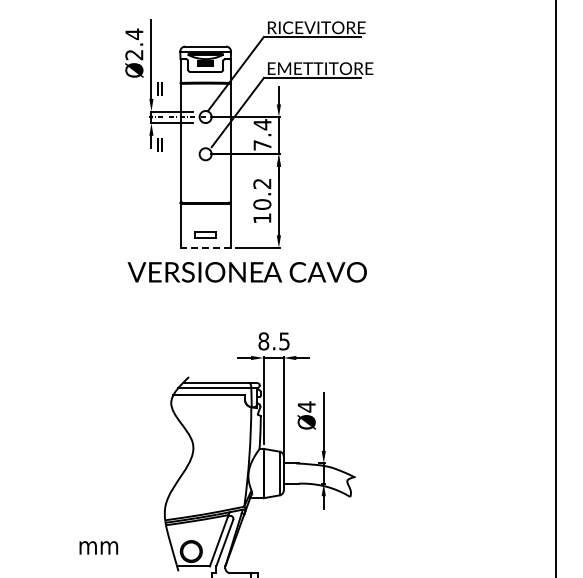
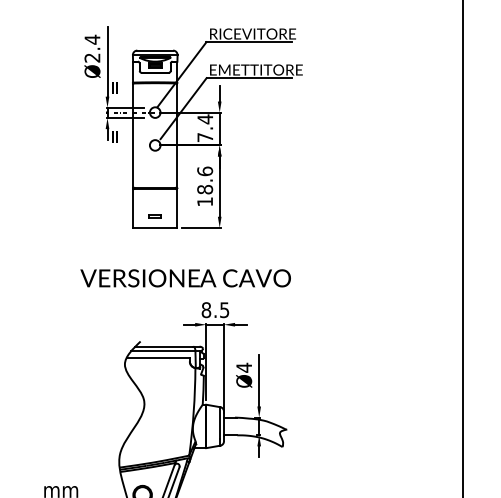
text: (262, 193) -> (205, 179), 10.2 -> 18.6
part: (205, 234) -> (155, 216), size x0.62
line: (205, 247) -> (155, 227), dashed -> solid
text: (246, 272) -> (185, 278), moved

